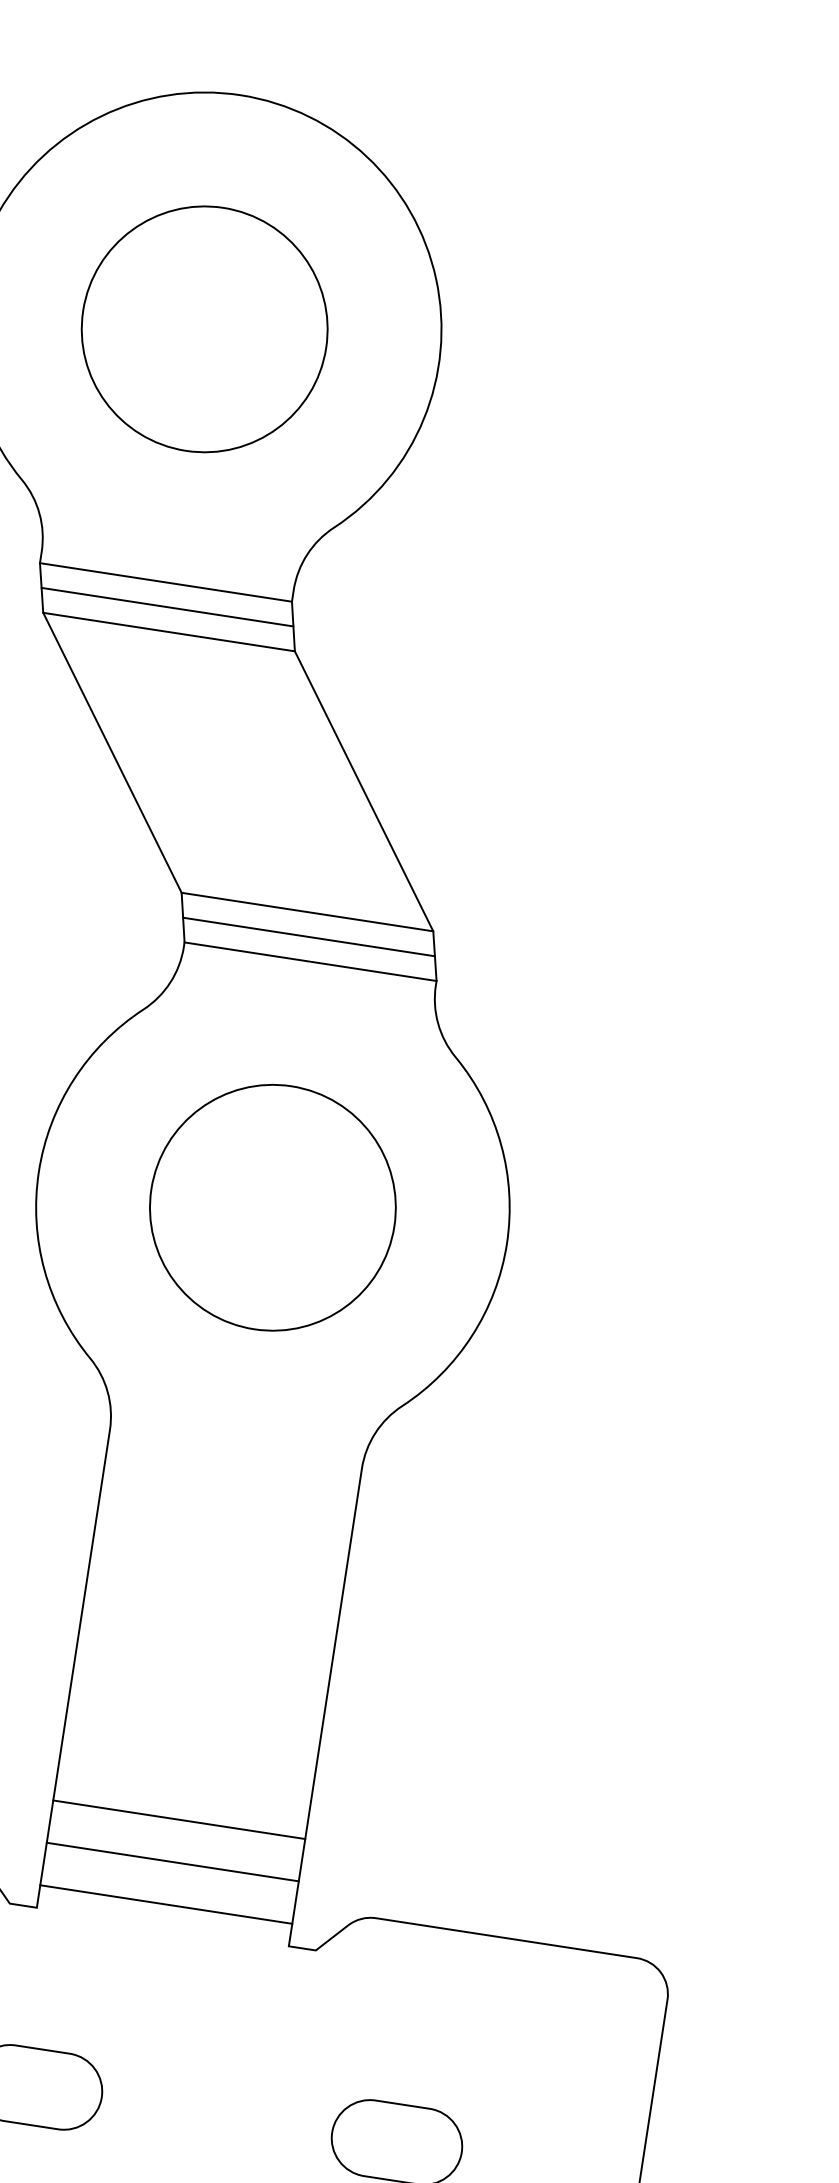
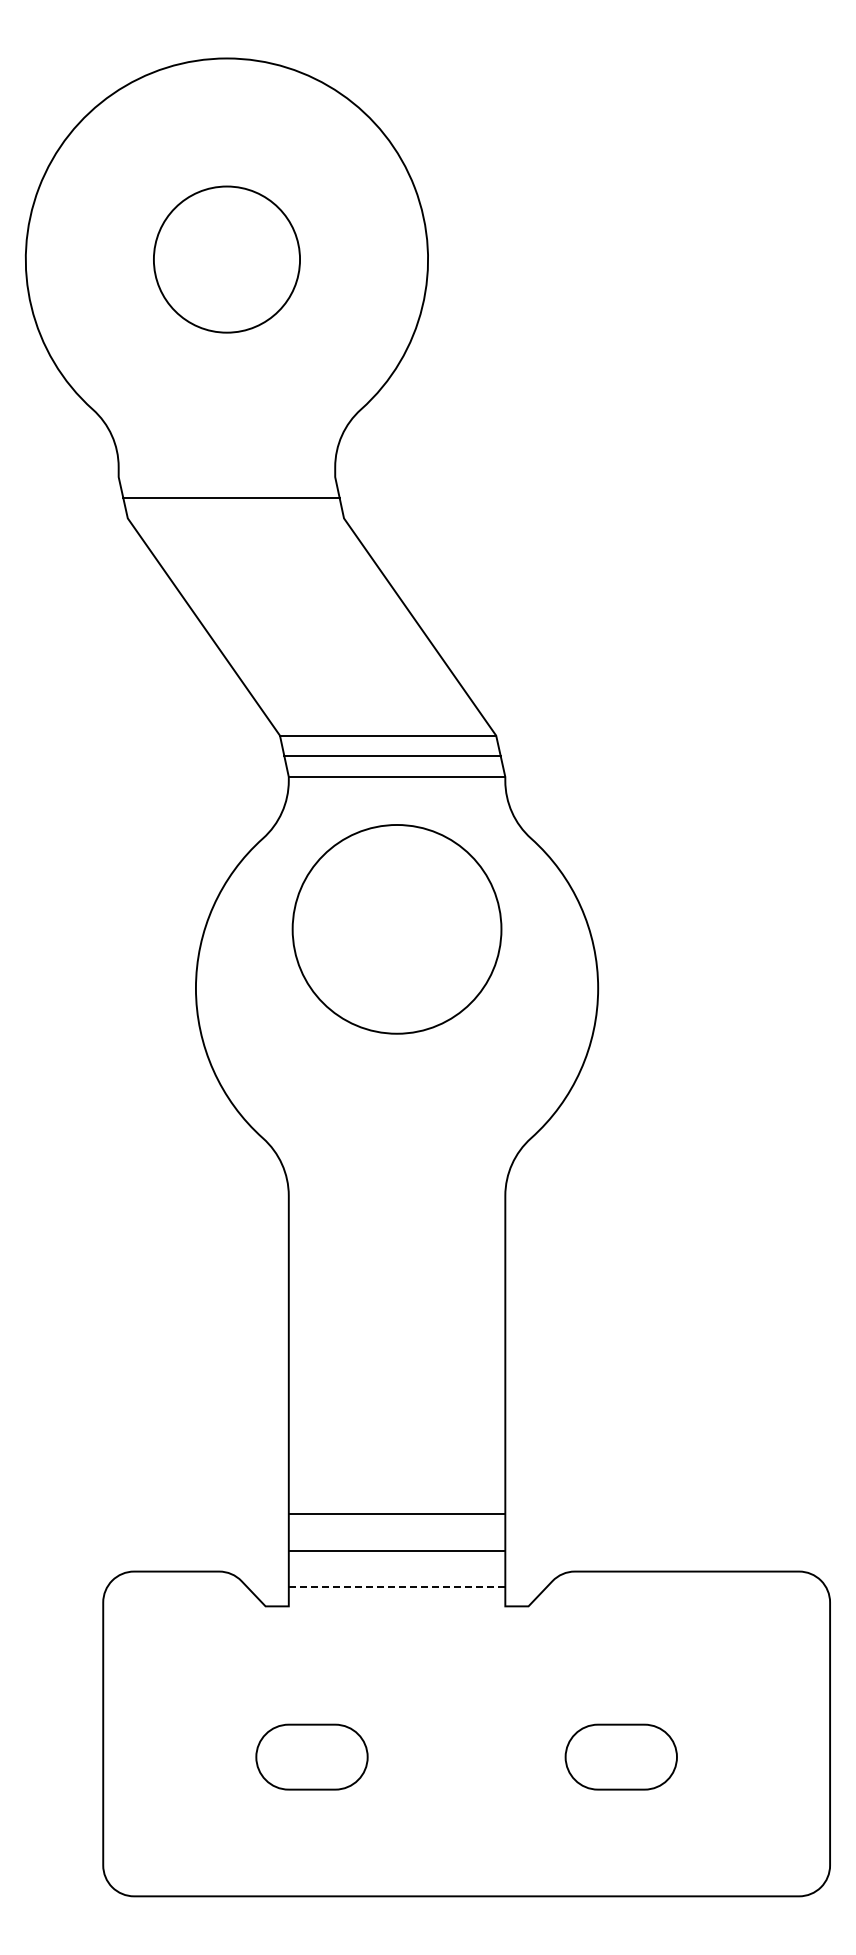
circle: (204, 329) -> (226, 259), size x0.7
line: (165, 582) -> (226, 477), removed
line: (168, 632) -> (235, 518), removed
circle: (272, 1207) -> (396, 929), moved
line: (165, 1904) -> (396, 1587), solid -> dashed

